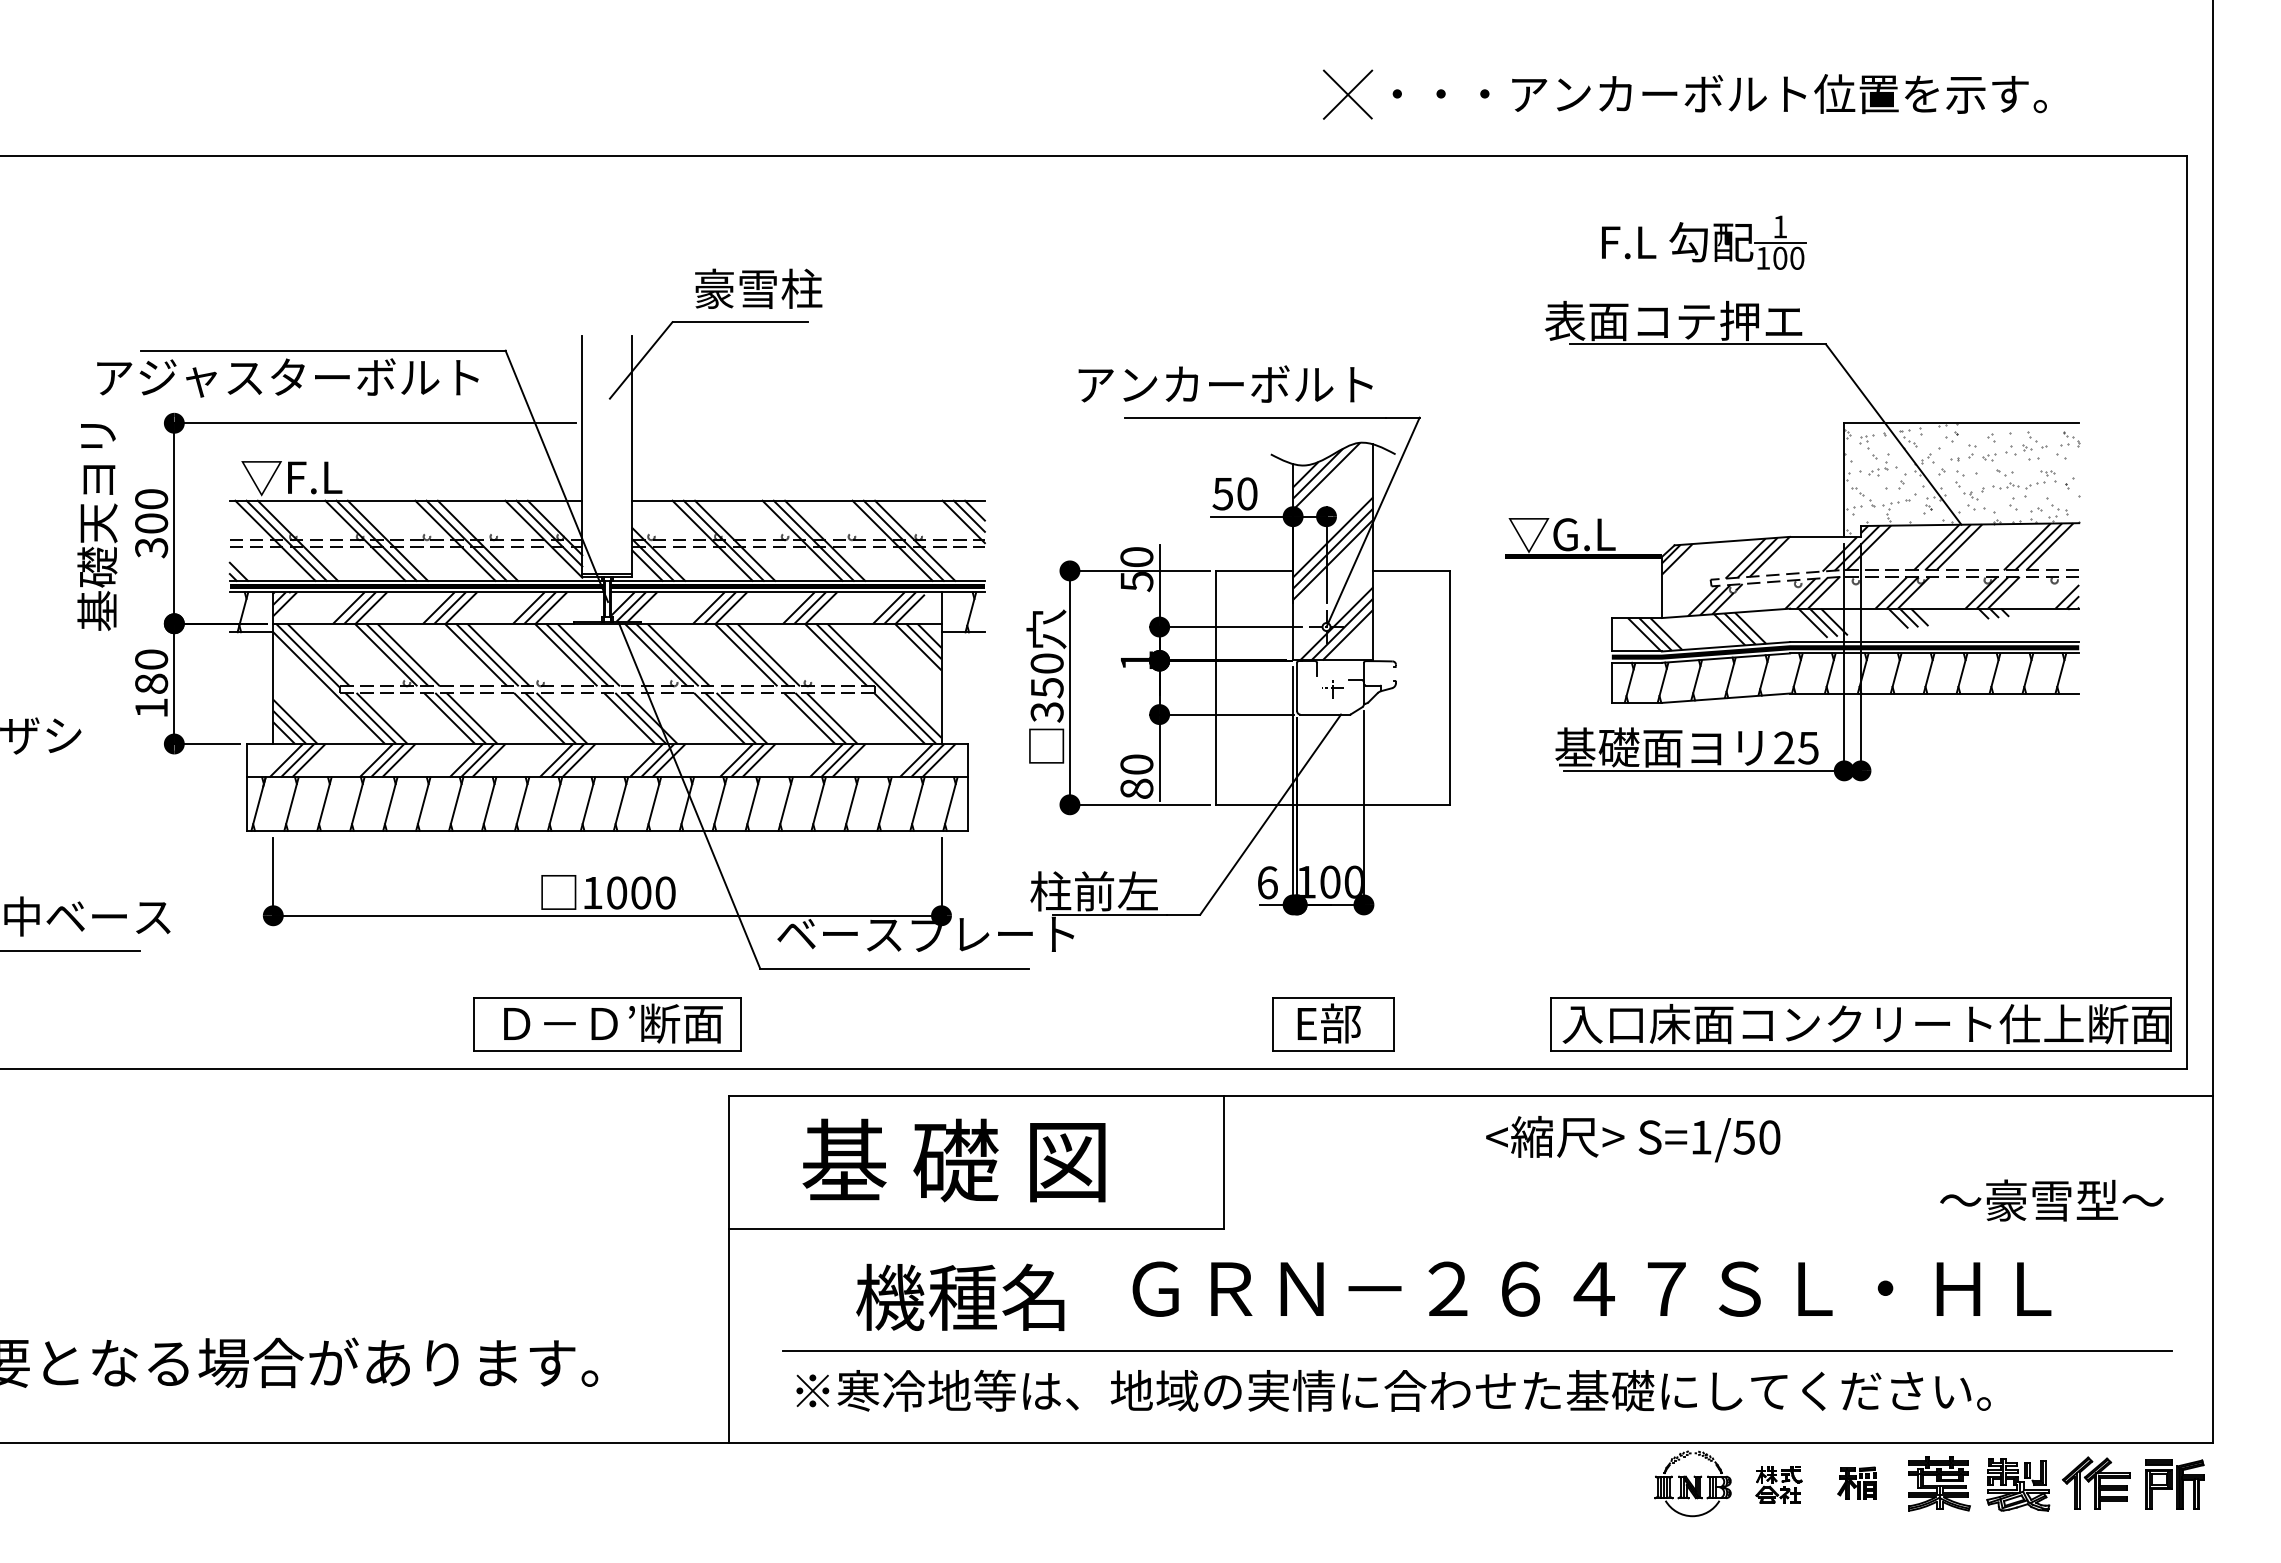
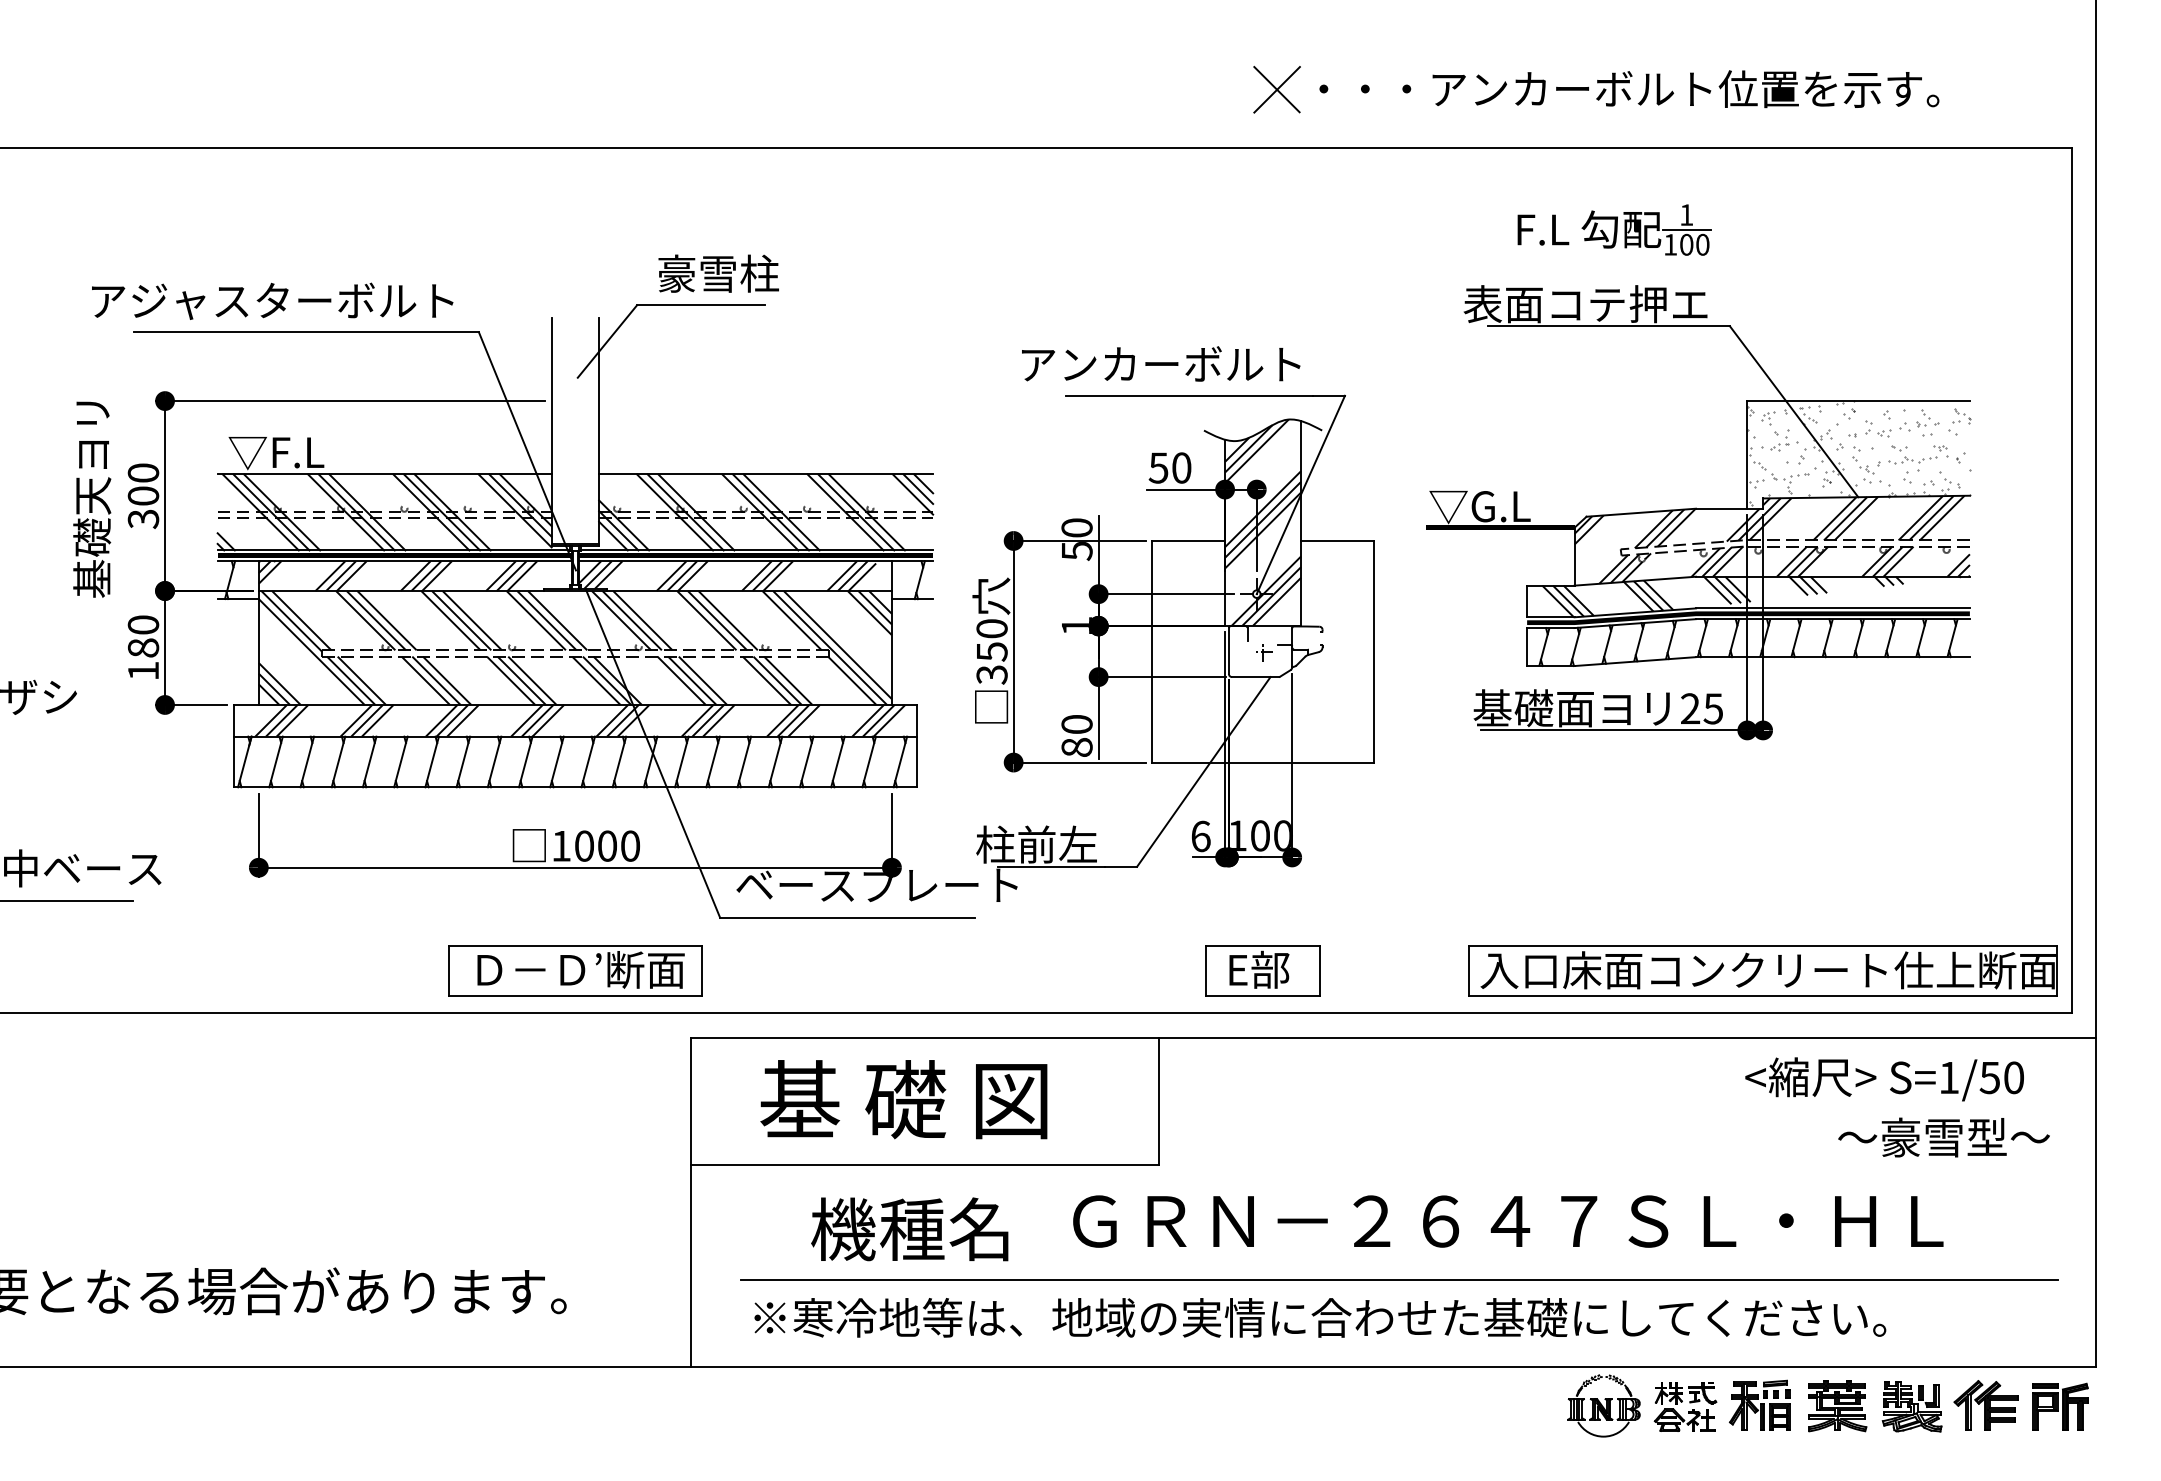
text: (287, 377) -> (272, 300), moved
text: (1633, 1139) -> (1884, 1079), moved
part: (1856, 1482) -> (1758, 1404), size x1.67
part: (1778, 1485) -> (1685, 1407), size x1.43

